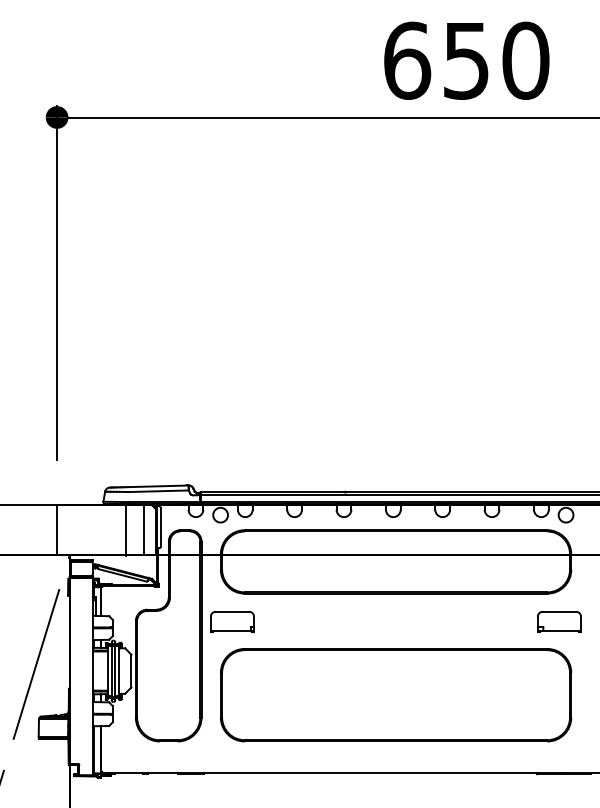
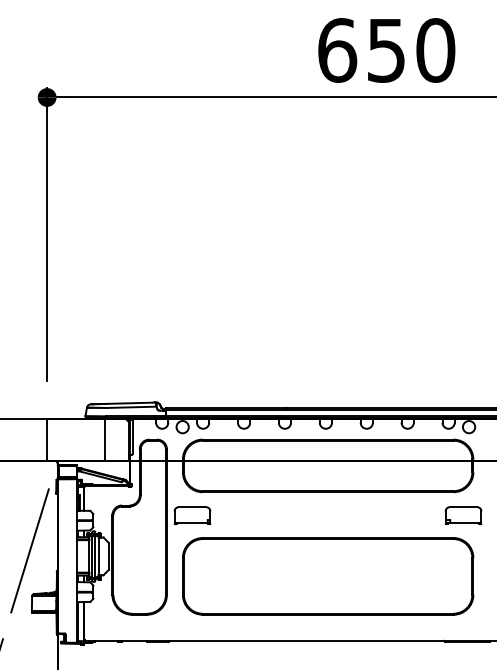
line: (144, 530) -> (119, 439), removed

